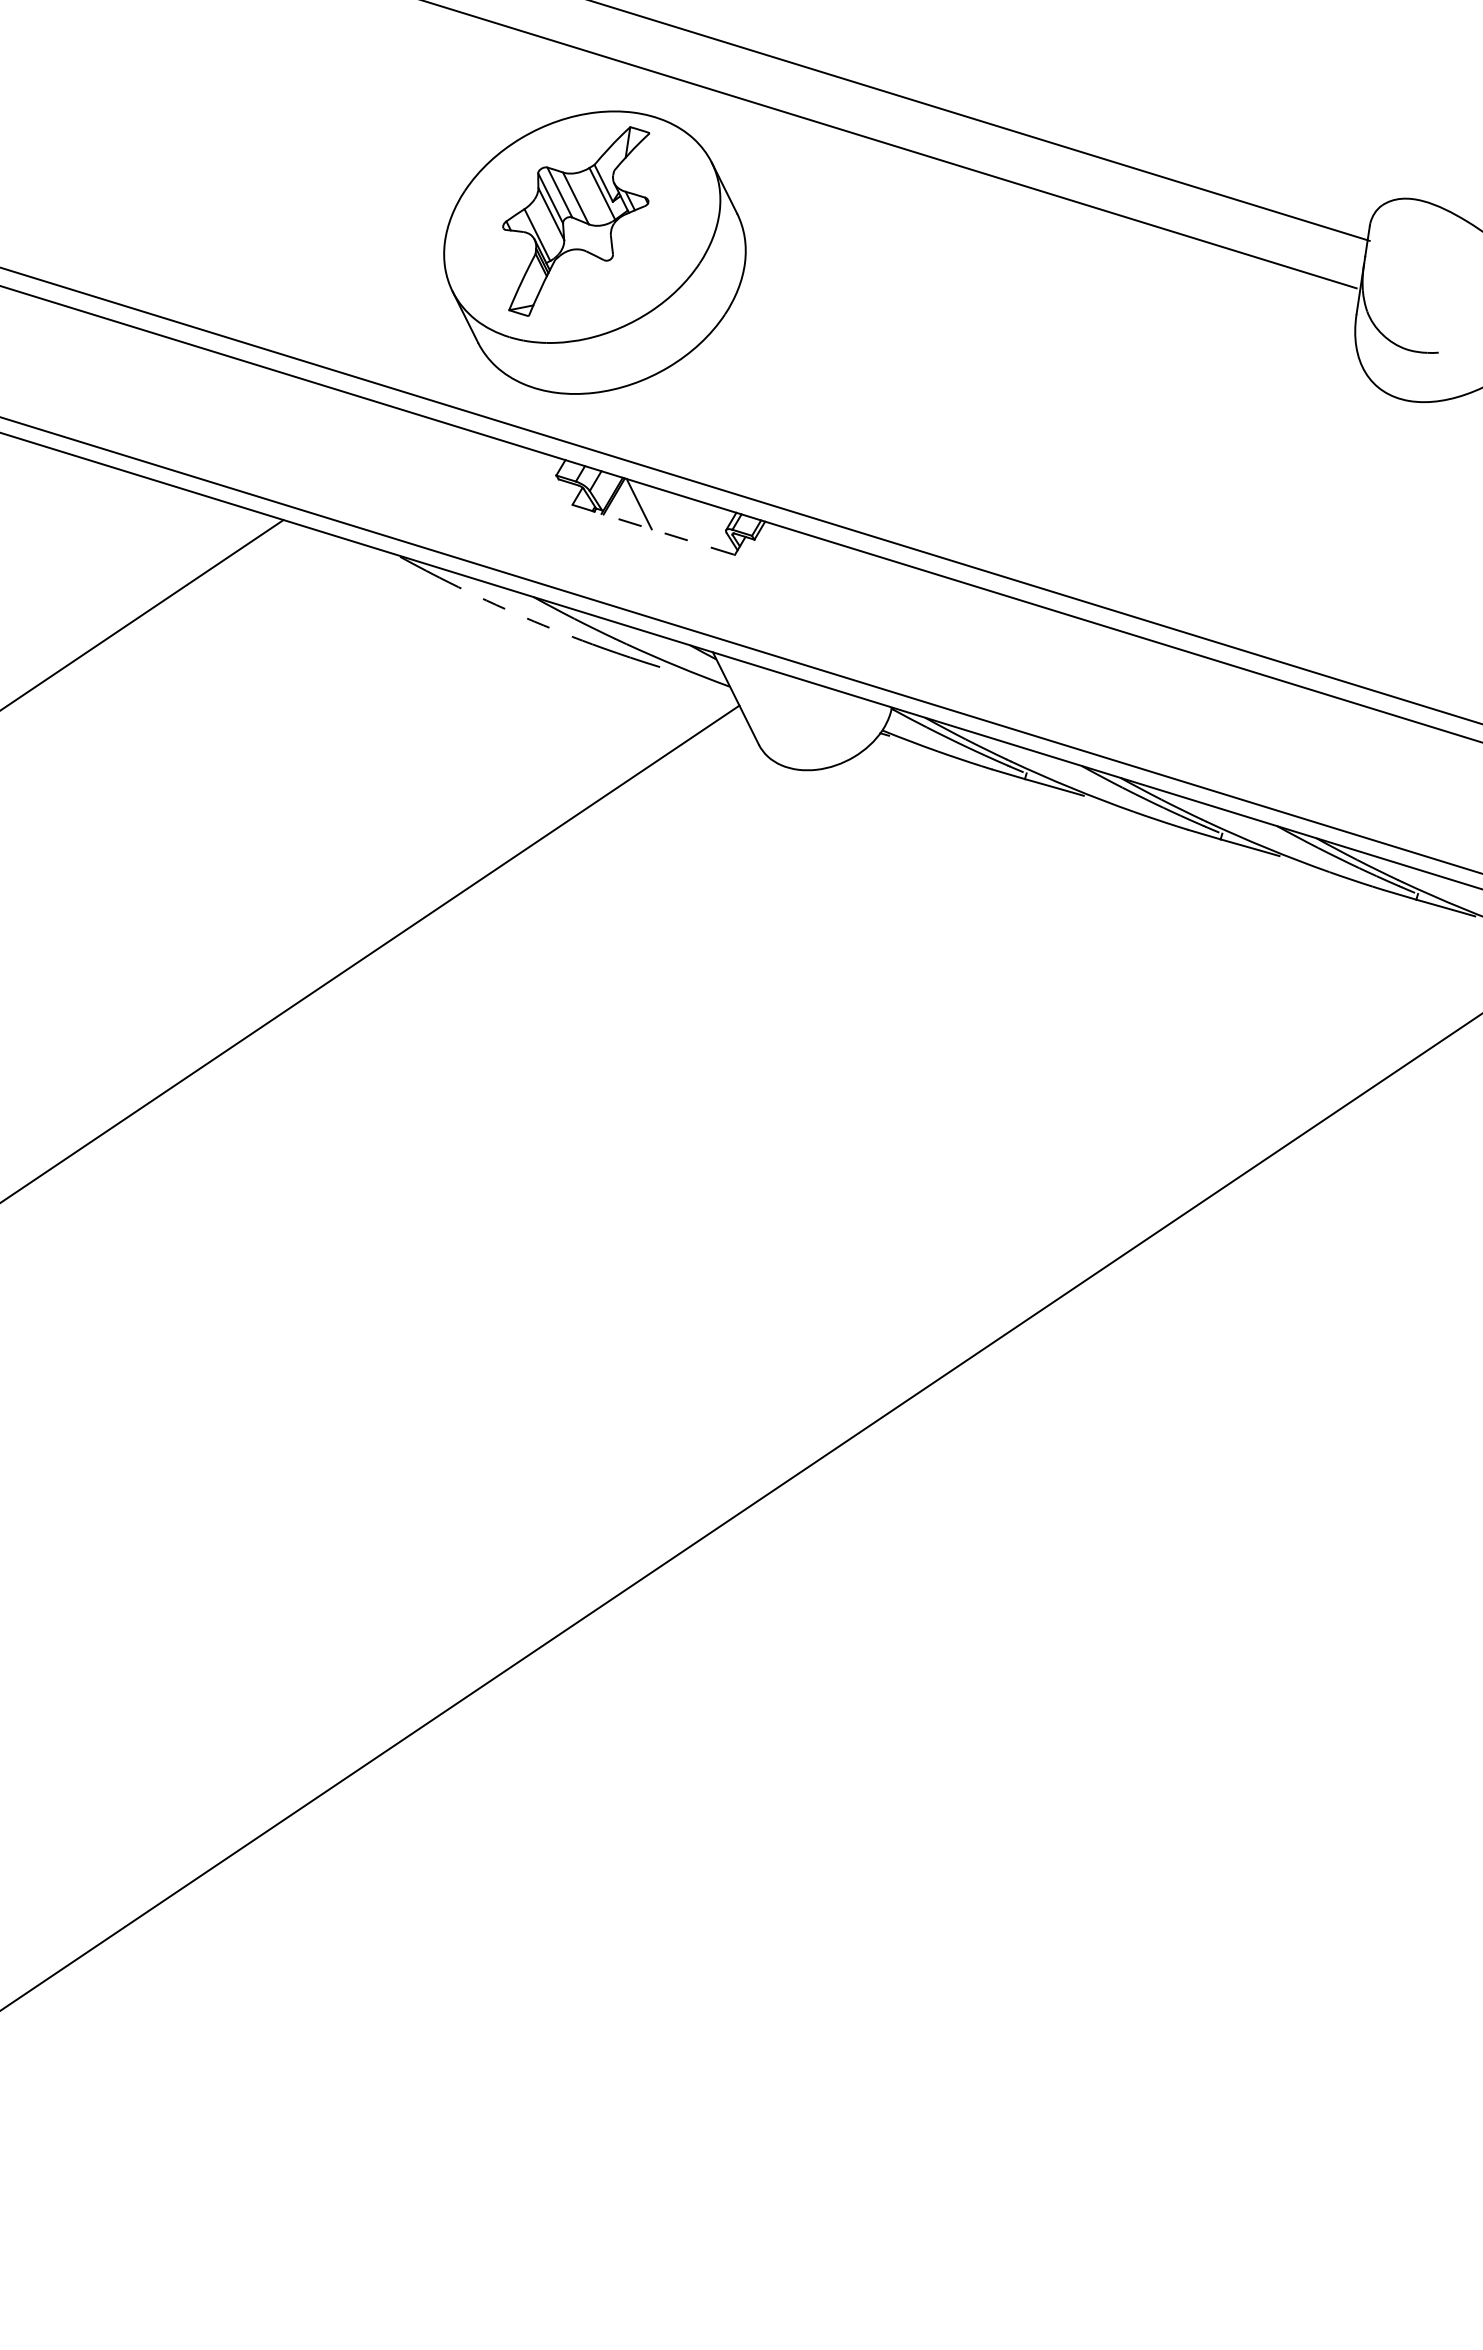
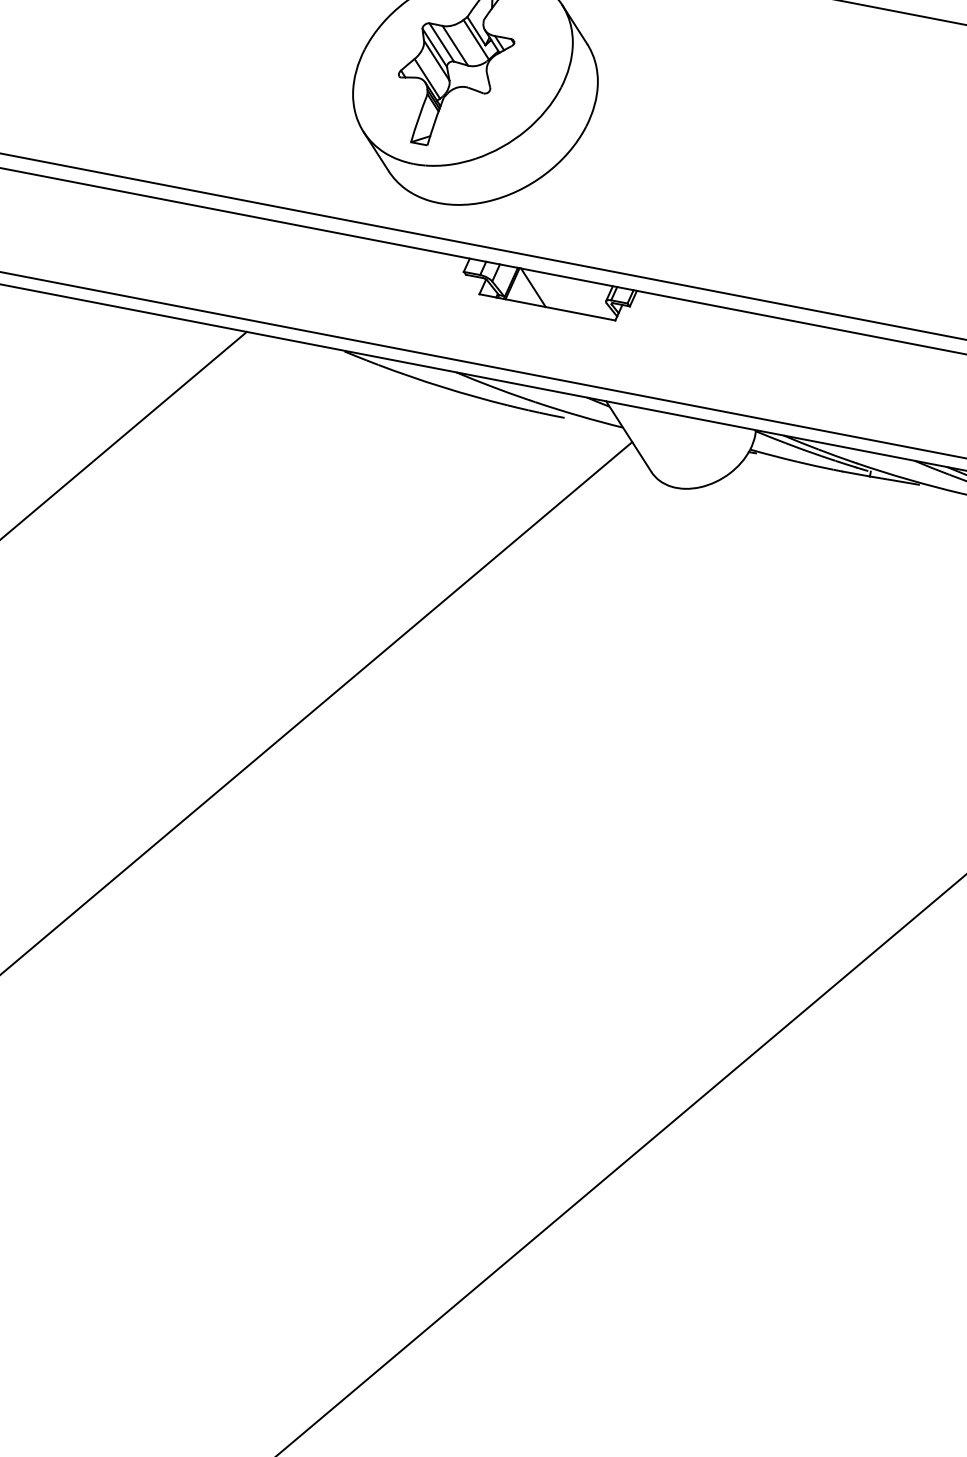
line: (653, 529) -> (547, 307), dashed -> solid
arc: (515, 613) -> (442, 387), dashed -> solid

